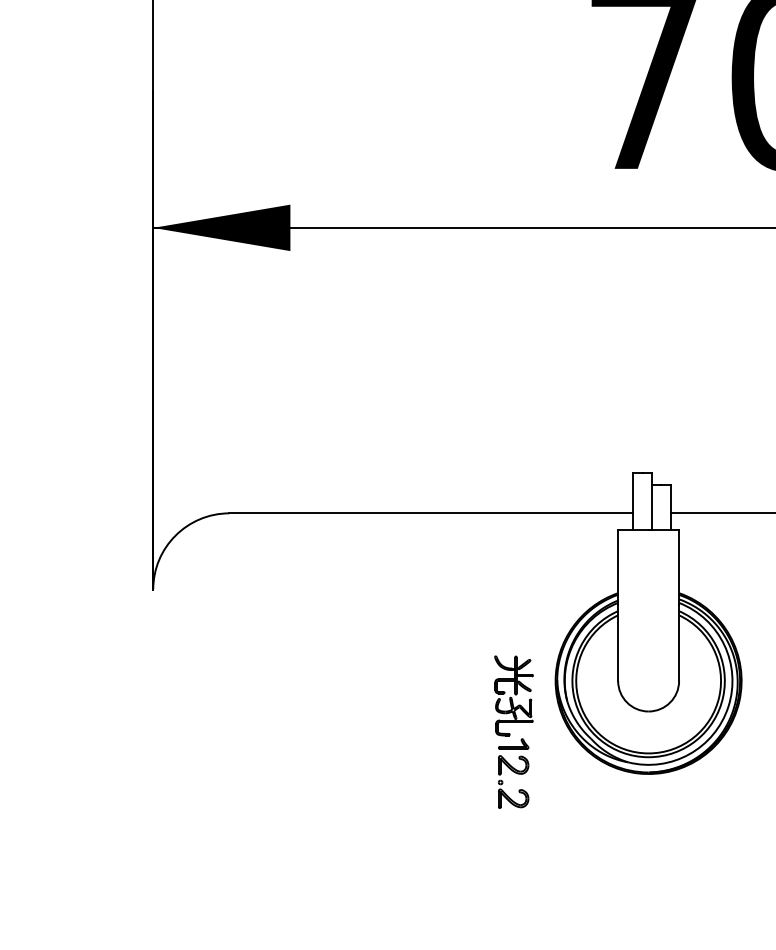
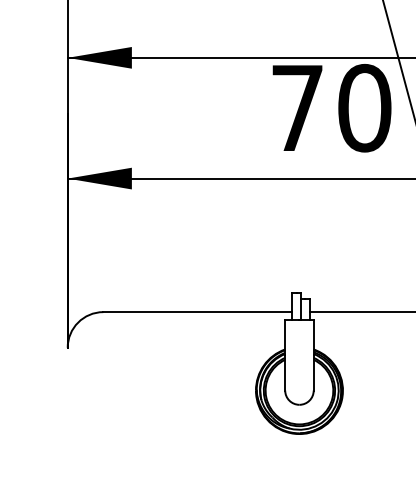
part: (514, 732) -> (236, 414), removed

